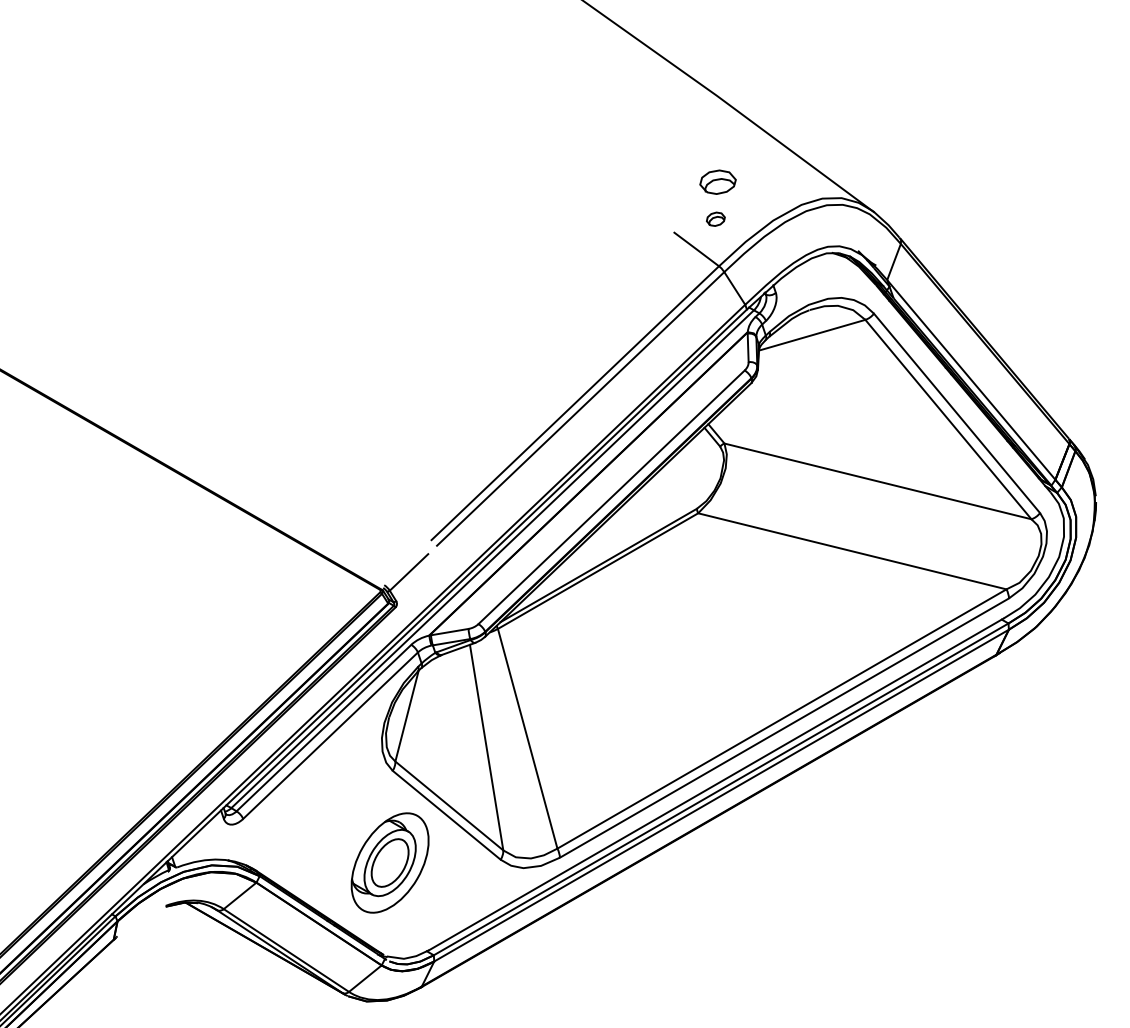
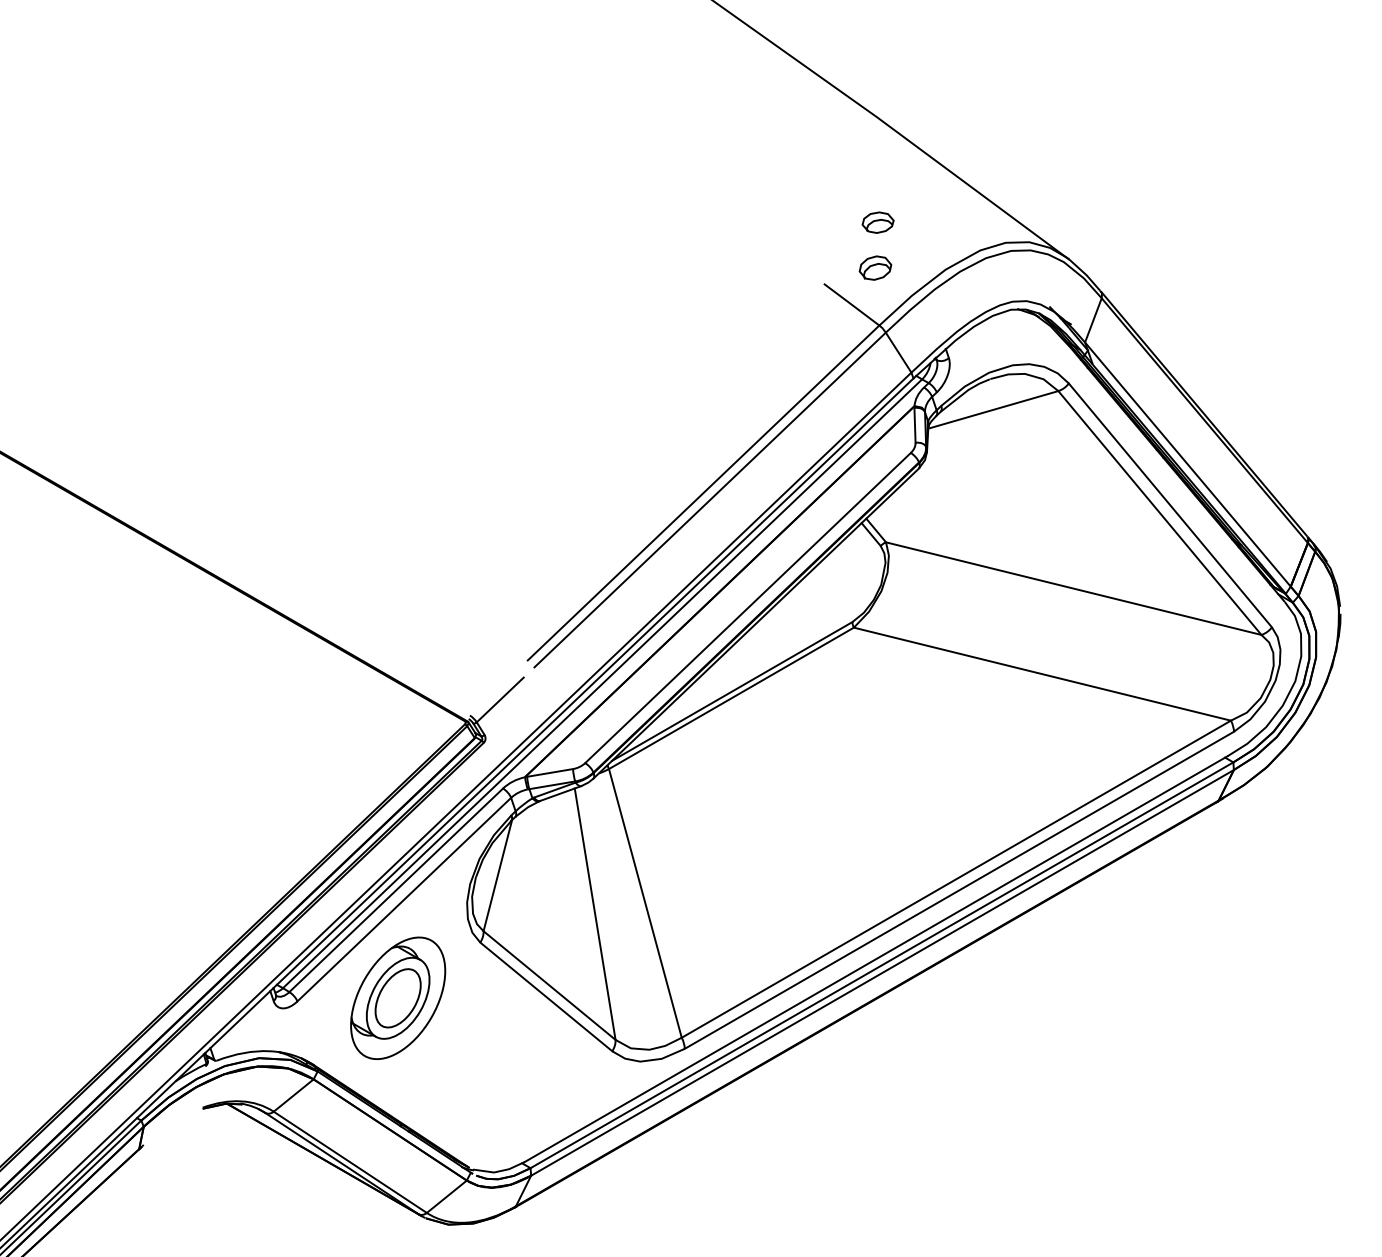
part: (717, 182) -> (877, 222), size x0.71
part: (715, 218) -> (875, 267), size x1.43
part: (390, 862) -> (398, 997), moved

